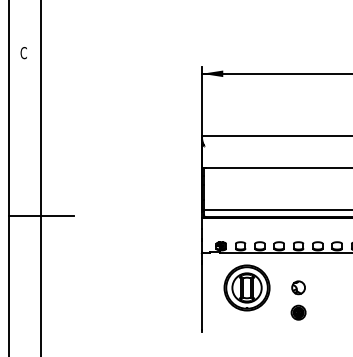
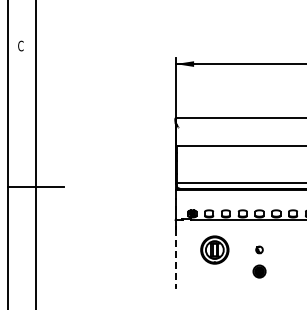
part: (246, 287) -> (214, 249), size x0.7
part: (298, 287) -> (259, 249), size x0.6
line: (201, 296) -> (175, 257), solid -> dashed

